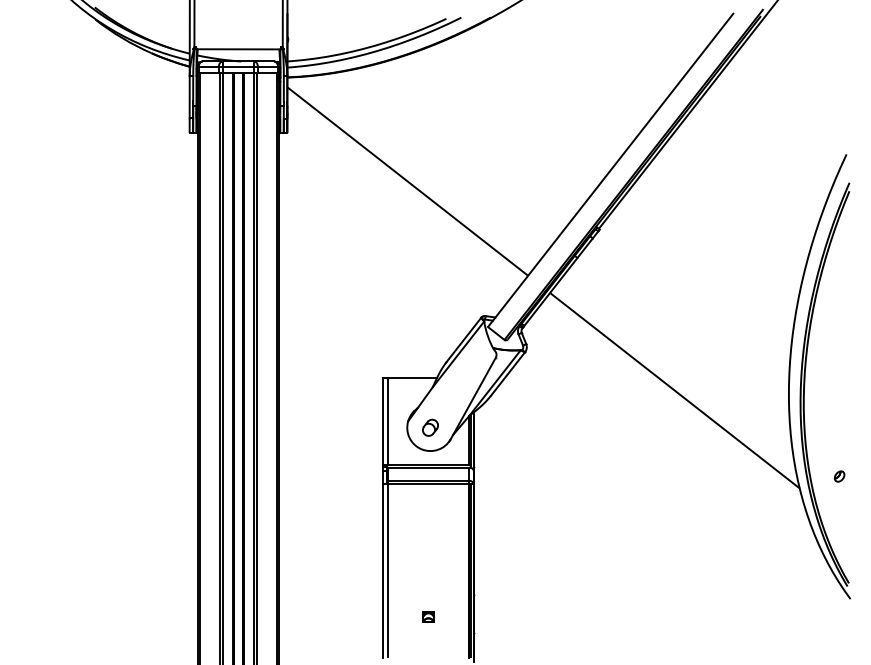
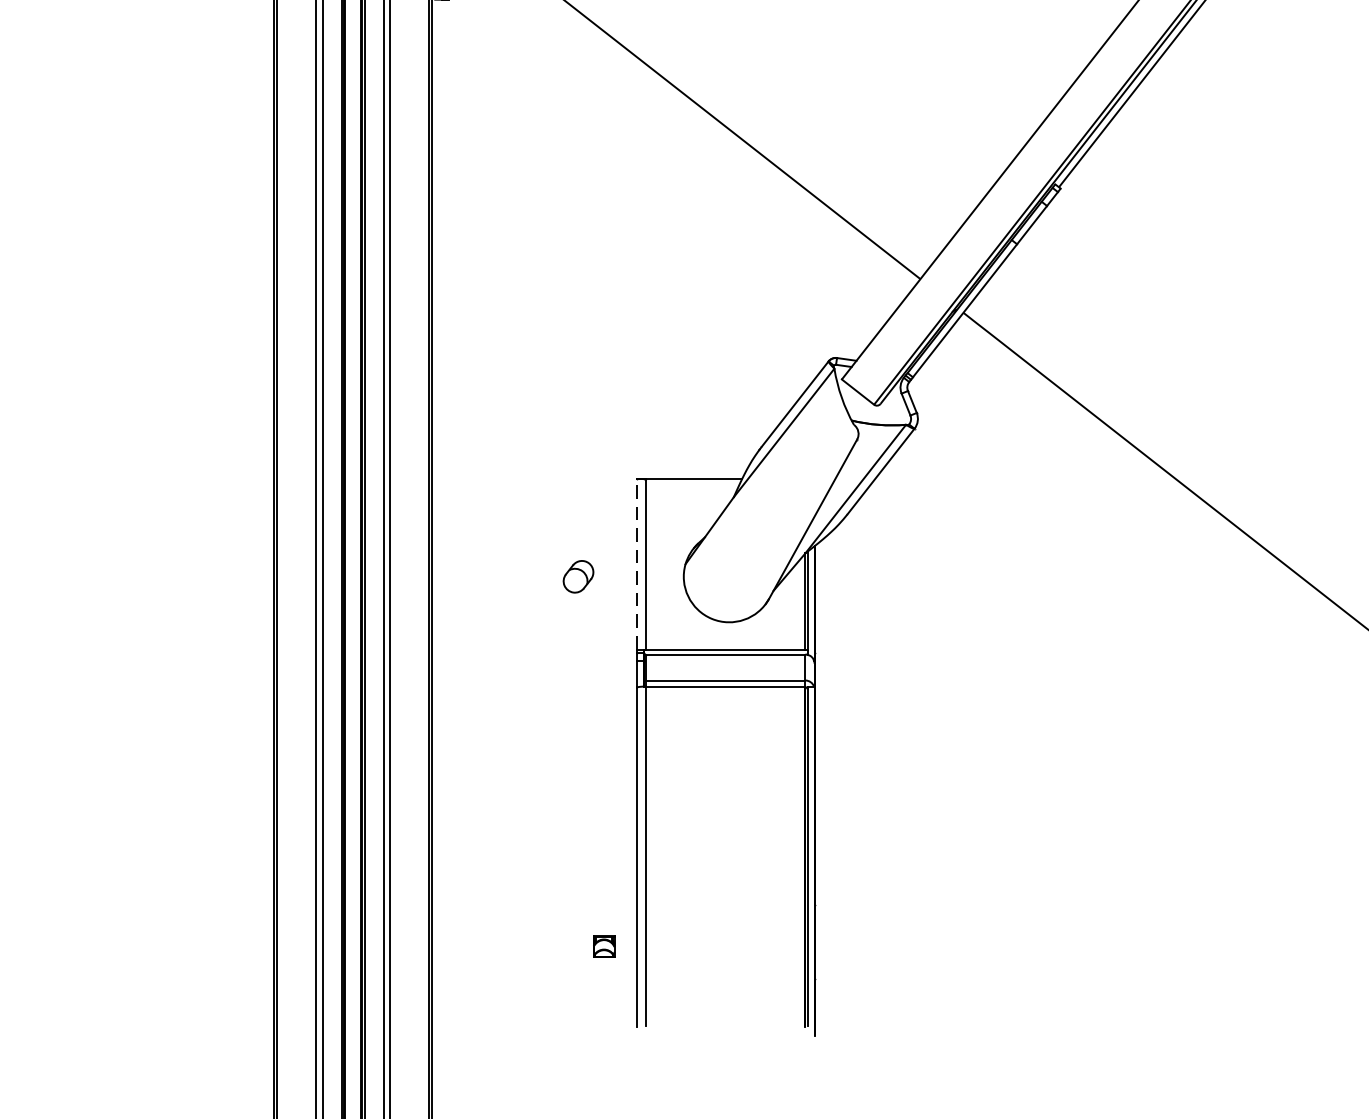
line: (383, 421) -> (637, 564), solid -> dashed
part: (430, 427) -> (578, 576), moved
part: (428, 616) -> (603, 946), moved

